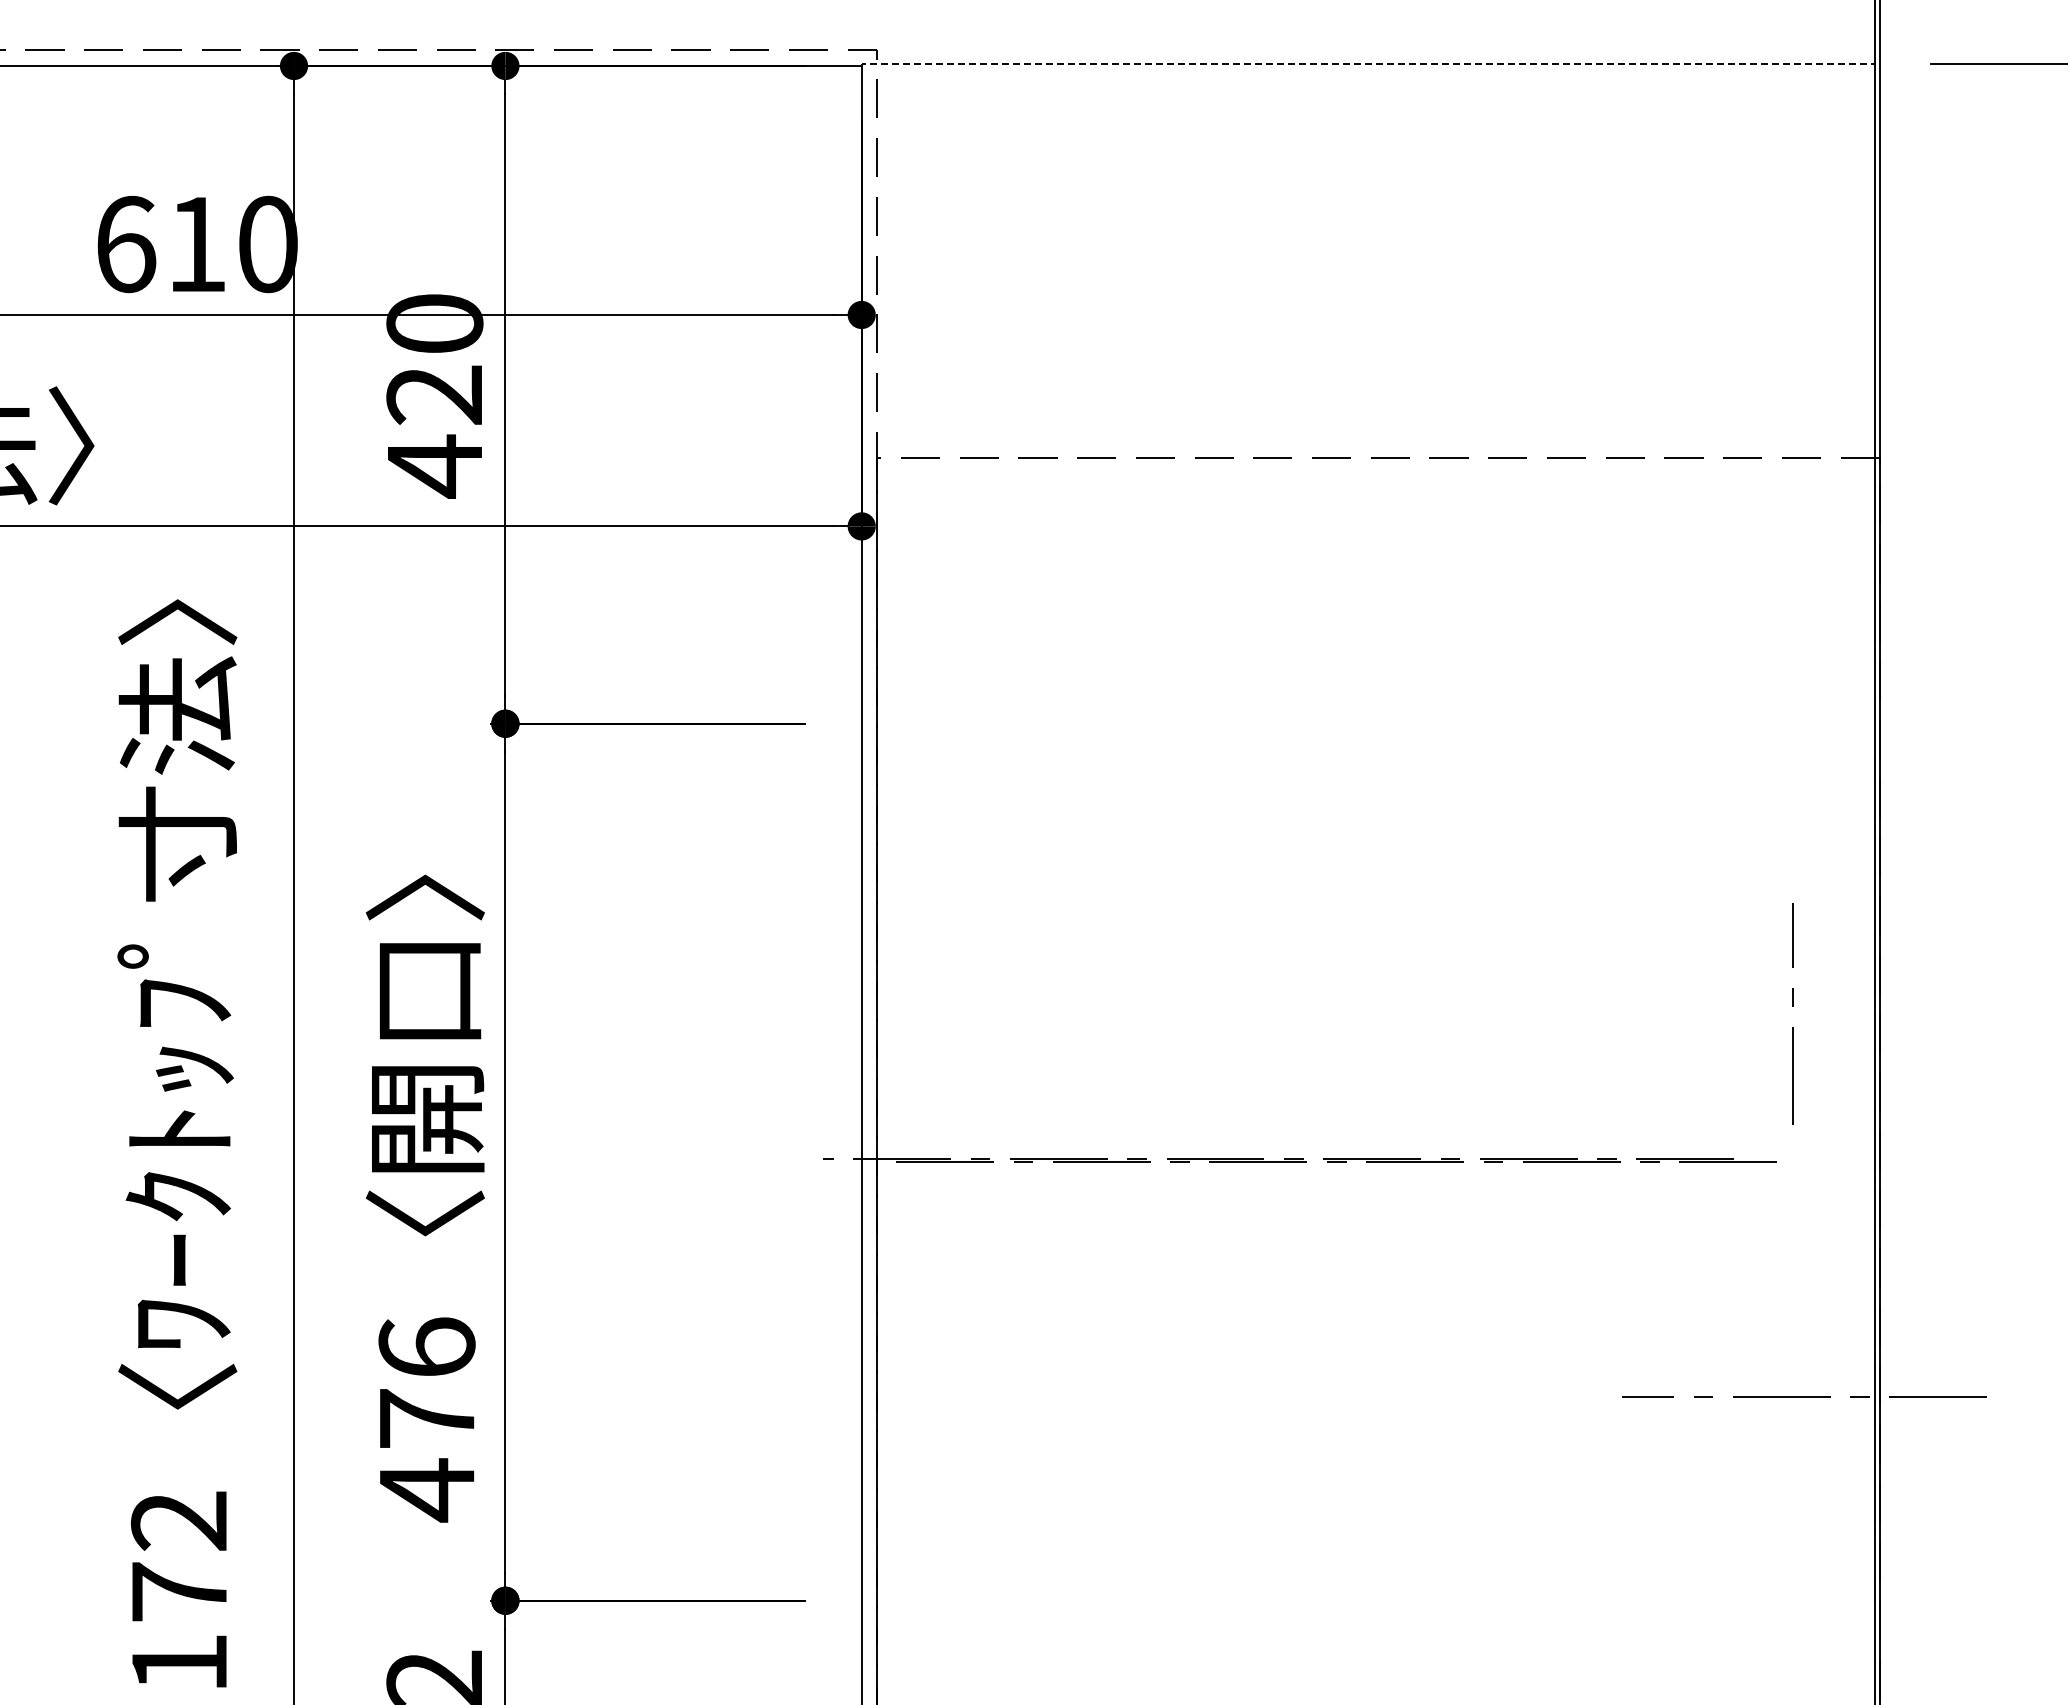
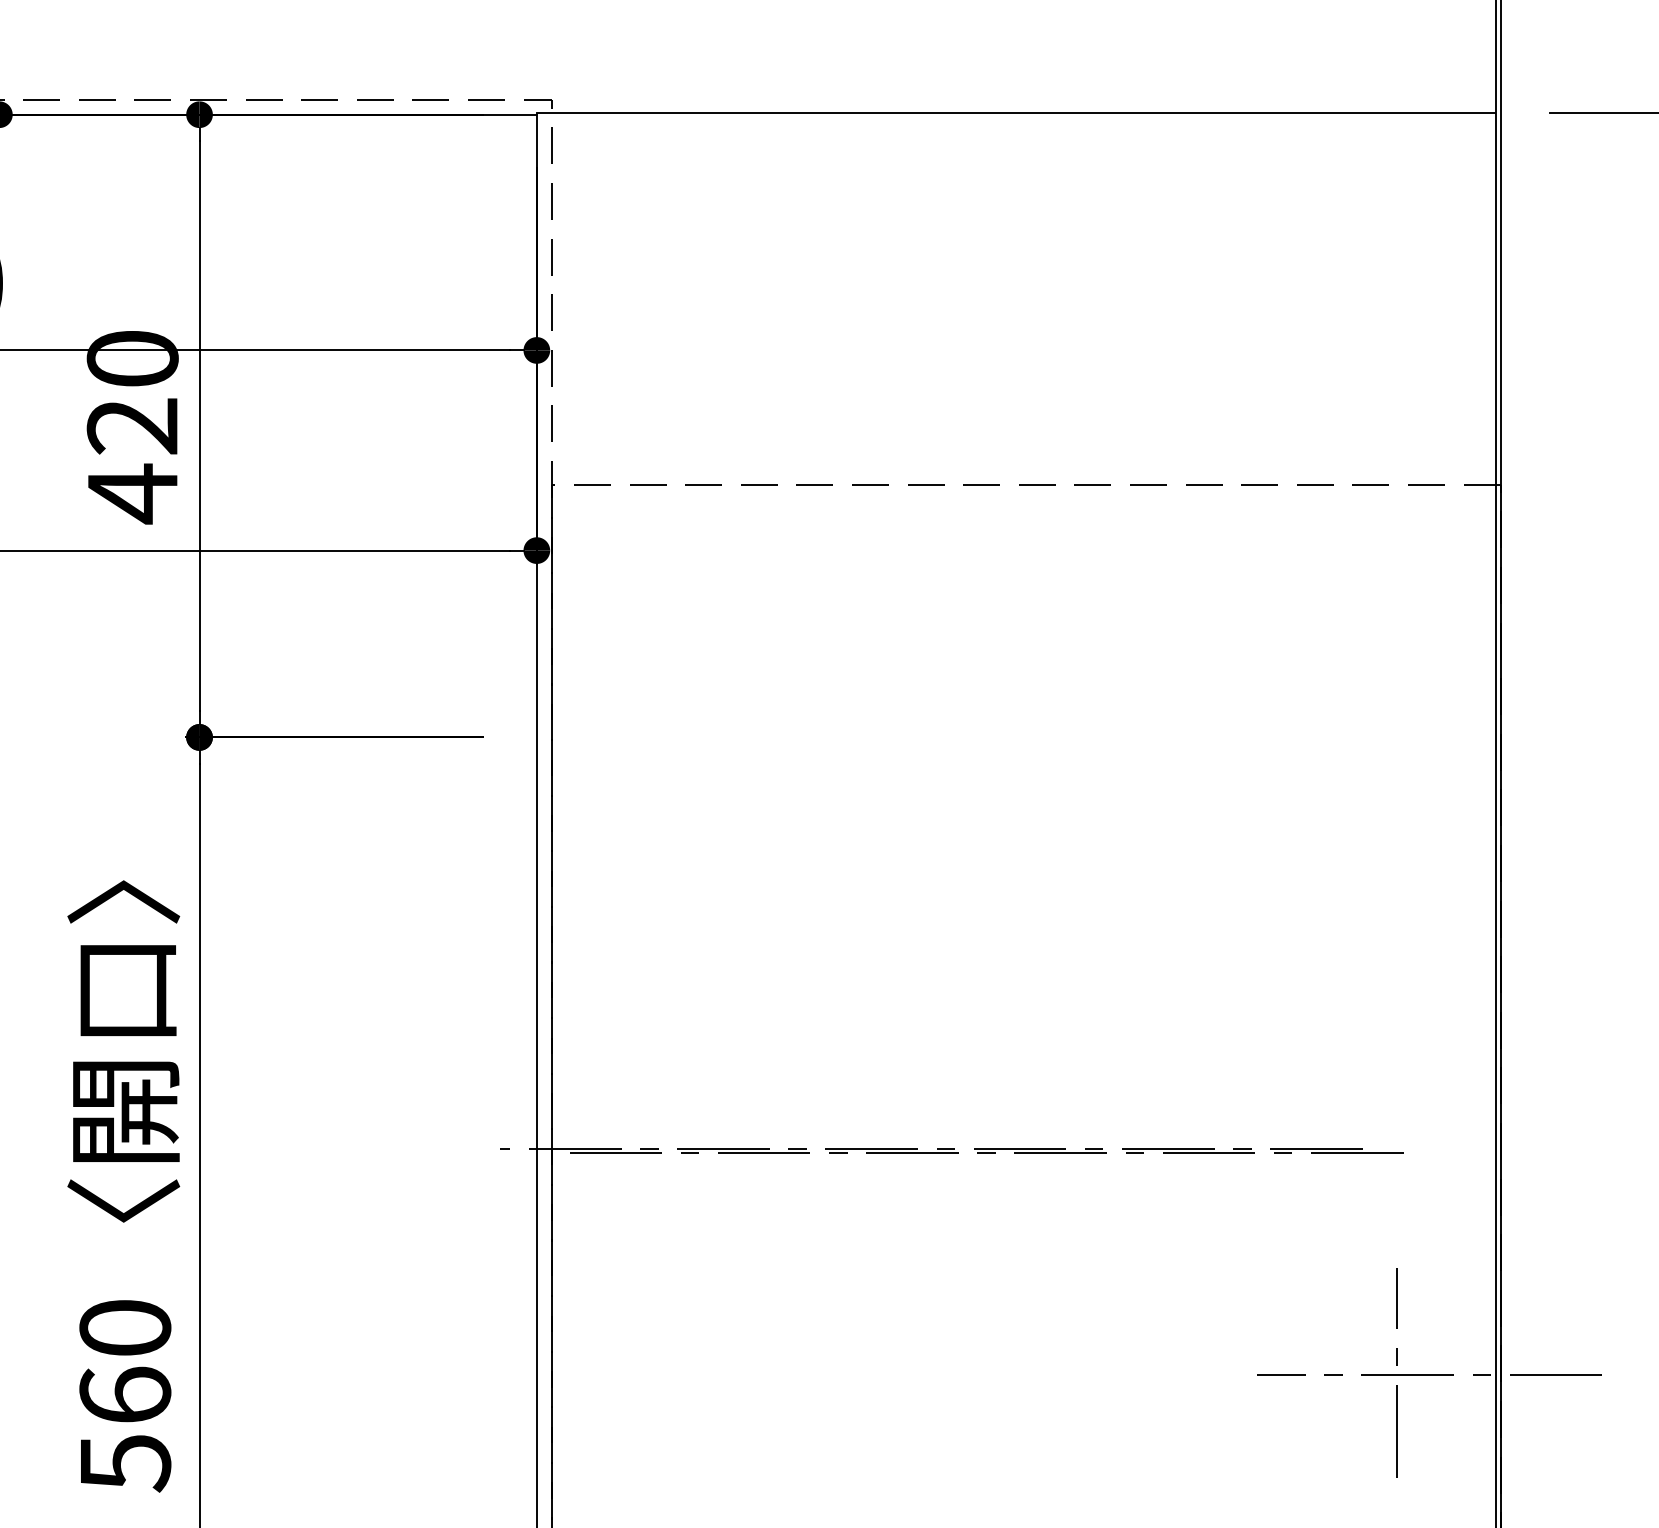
line: (1366, 63) -> (1014, 112), dashed -> solid
line: (1792, 1006) -> (1396, 1365), moved
text: (426, 1419) -> (124, 1396), 476 -> 560

